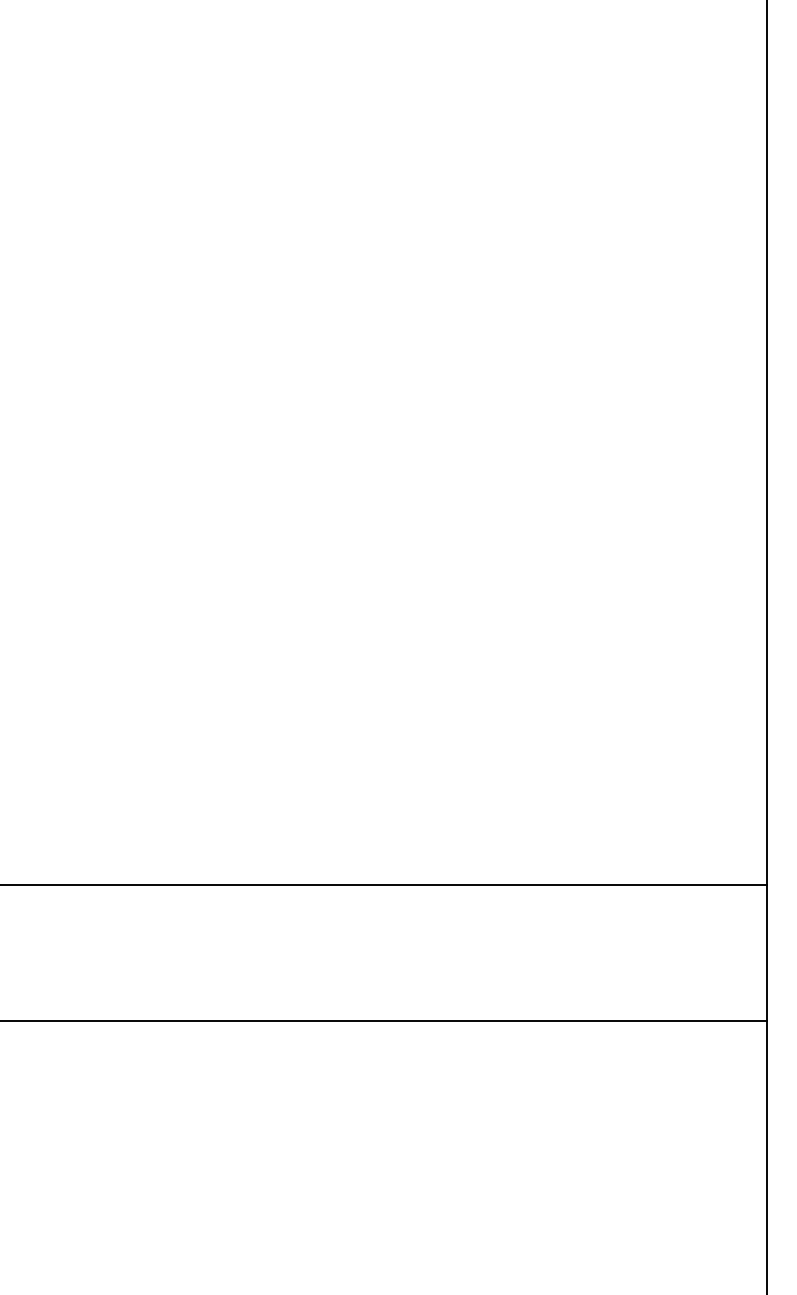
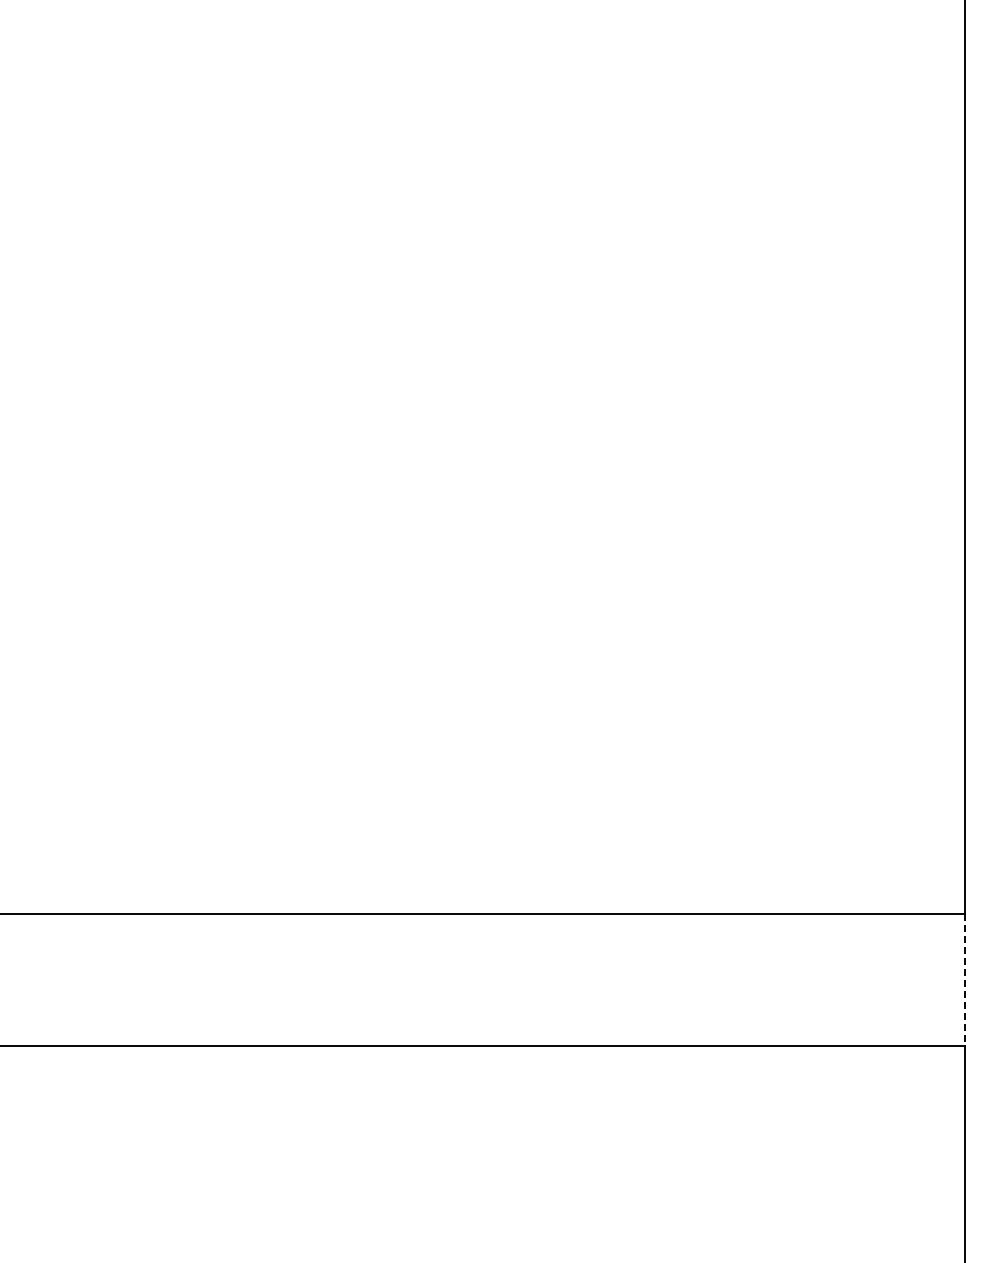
line: (766, 952) -> (964, 979), solid -> dashed

